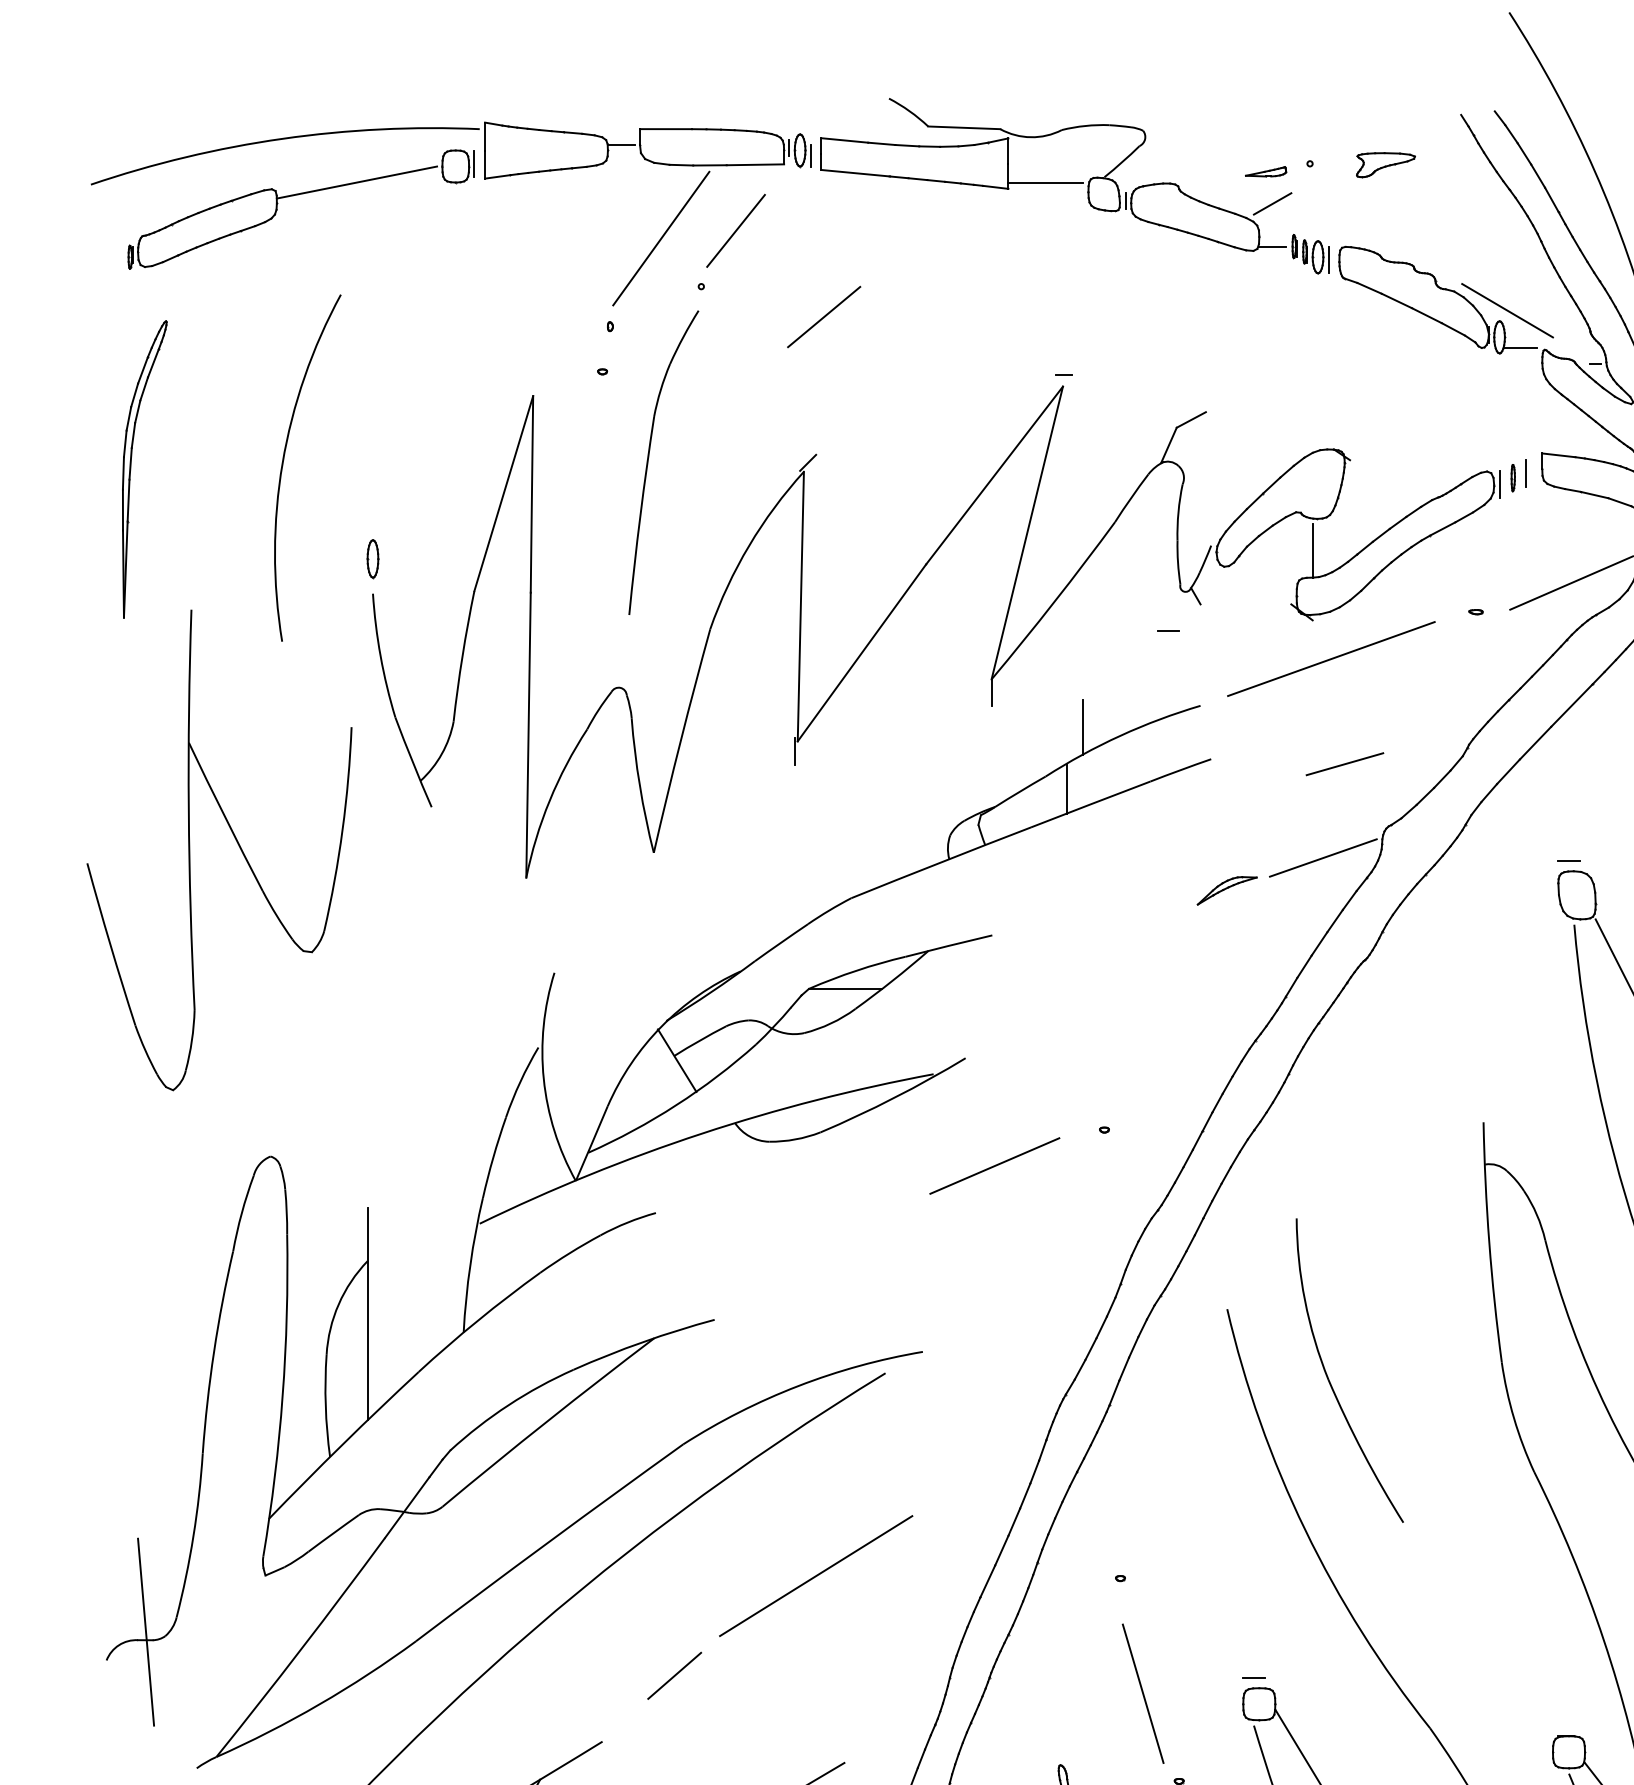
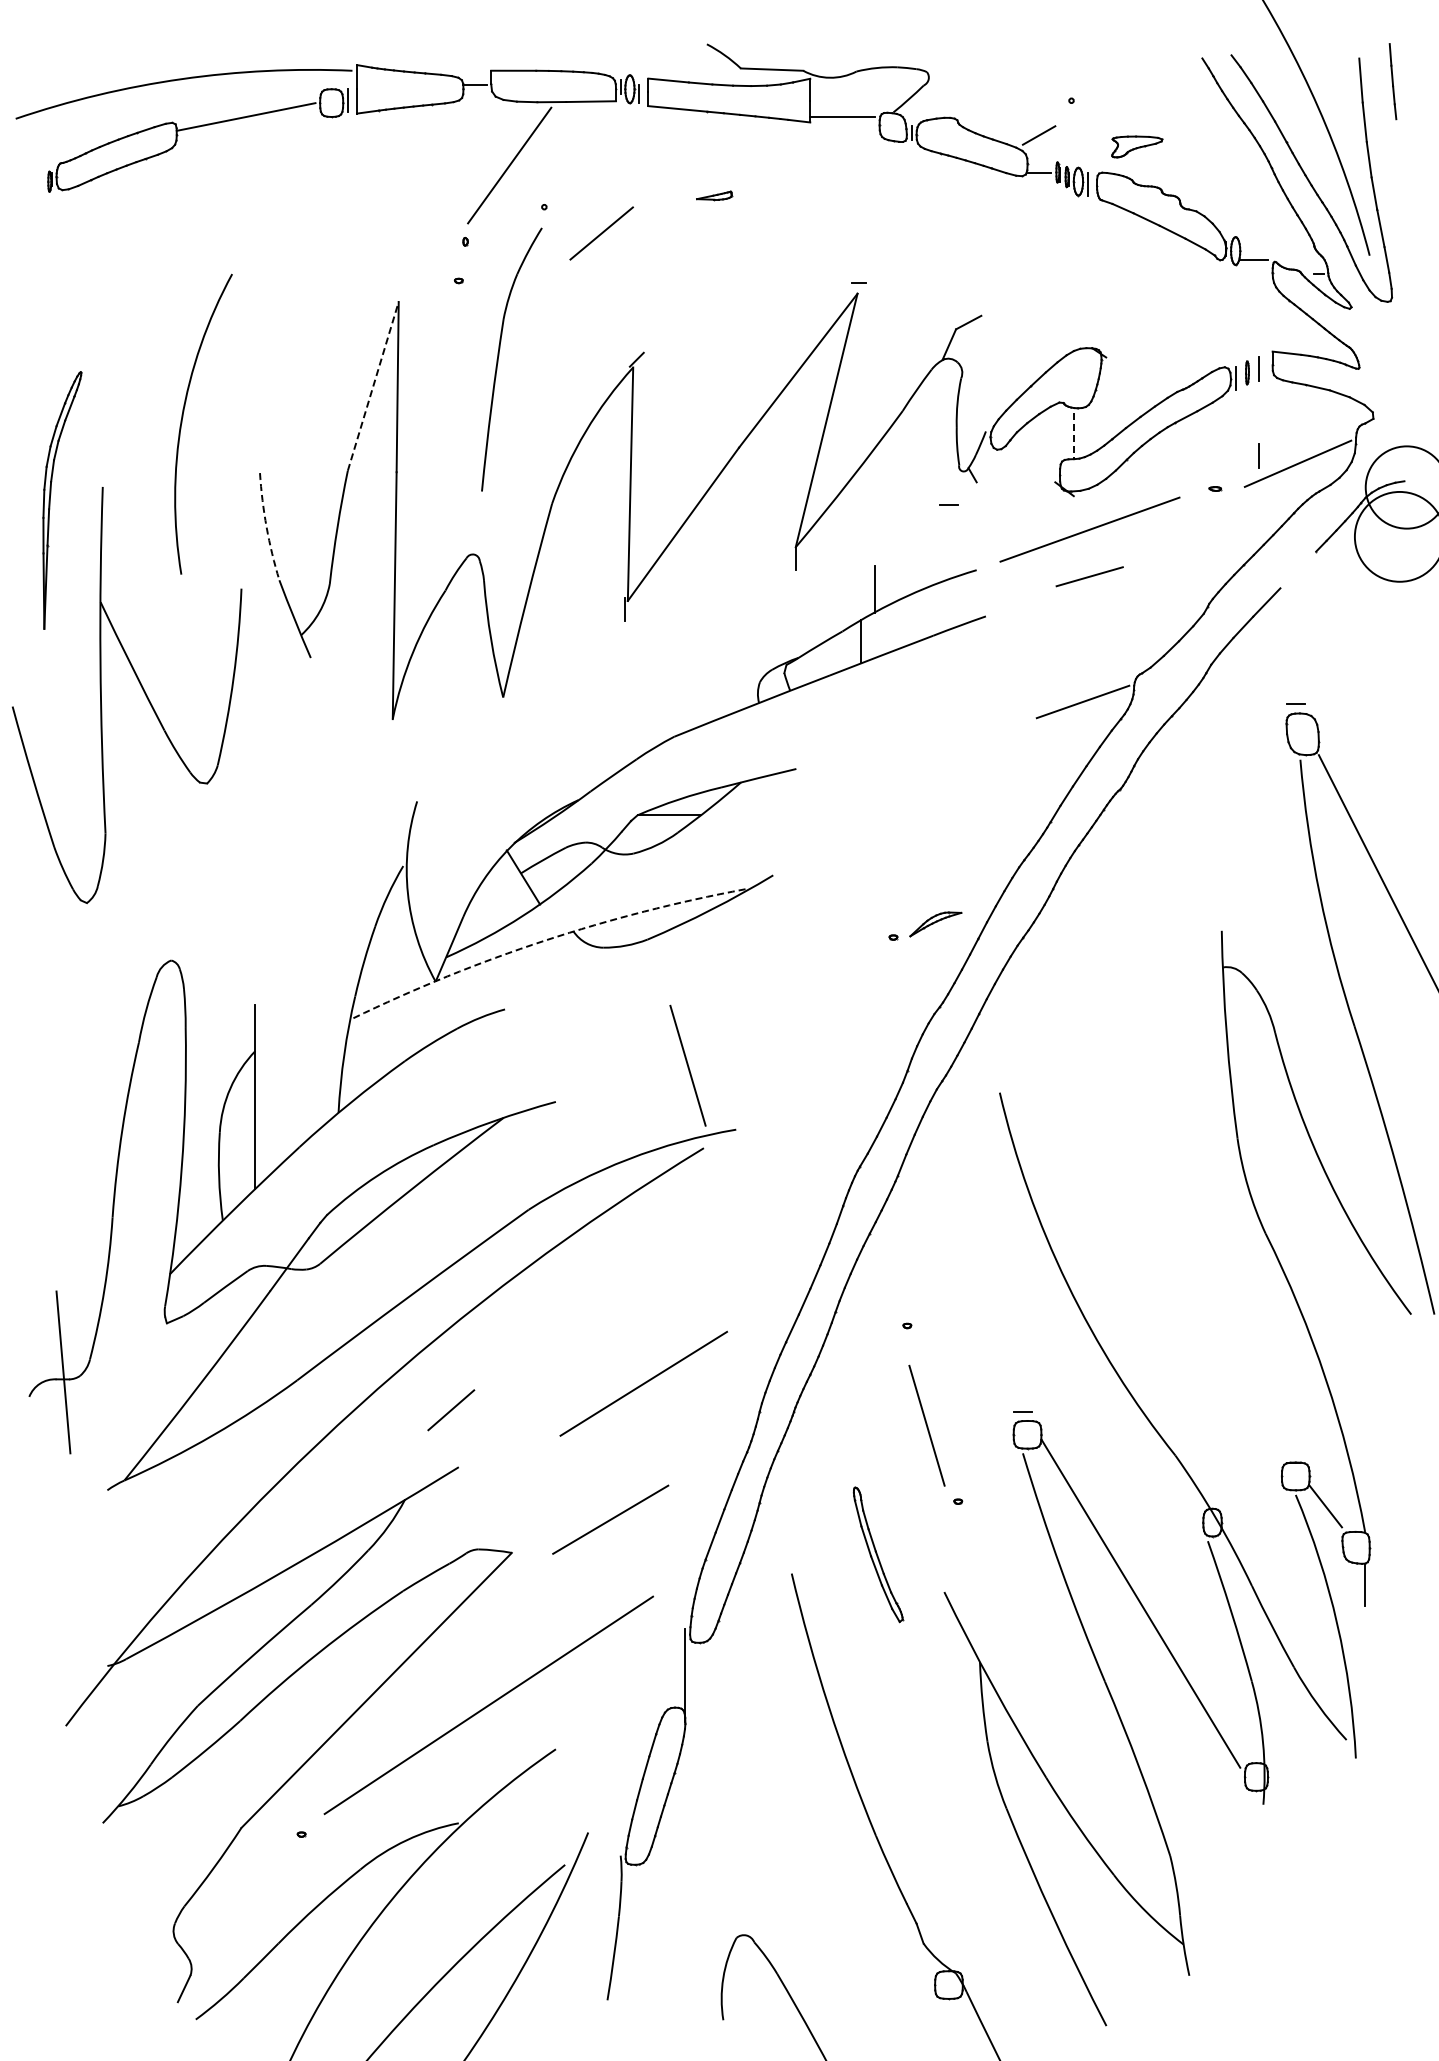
part: (1386, 164) -> (1137, 146), moved
part: (1266, 171) -> (714, 195), moved
line: (736, 230) -> (574, 158), removed
line: (1507, 310) -> (1242, 227), removed
line: (823, 317) -> (601, 233), moved
arc: (284, 460) -> (183, 417), moved
part: (131, 469) -> (50, 500), moved
line: (504, 492) -> (373, 385), solid -> dashed
line: (1312, 551) -> (1073, 436), solid -> dashed
part: (373, 558) -> (260, 442), removed
line: (1525, 573) -> (1258, 455), added
arc: (380, 656) -> (266, 527), solid -> dashed
line: (1572, 705) -> (1298, 569), removed
line: (1344, 763) -> (1089, 576), moved
part: (1226, 890) -> (935, 924), moved
arc: (701, 1133) -> (544, 940), solid -> dashed
line: (994, 1165) -> (798, 968), removed
line: (866, 1277) -> (687, 1065), added
part: (1328, 1375) -> (1087, 1150), removed
line: (815, 1575) -> (643, 1383), moved
line: (674, 1676) -> (451, 1410), moved

